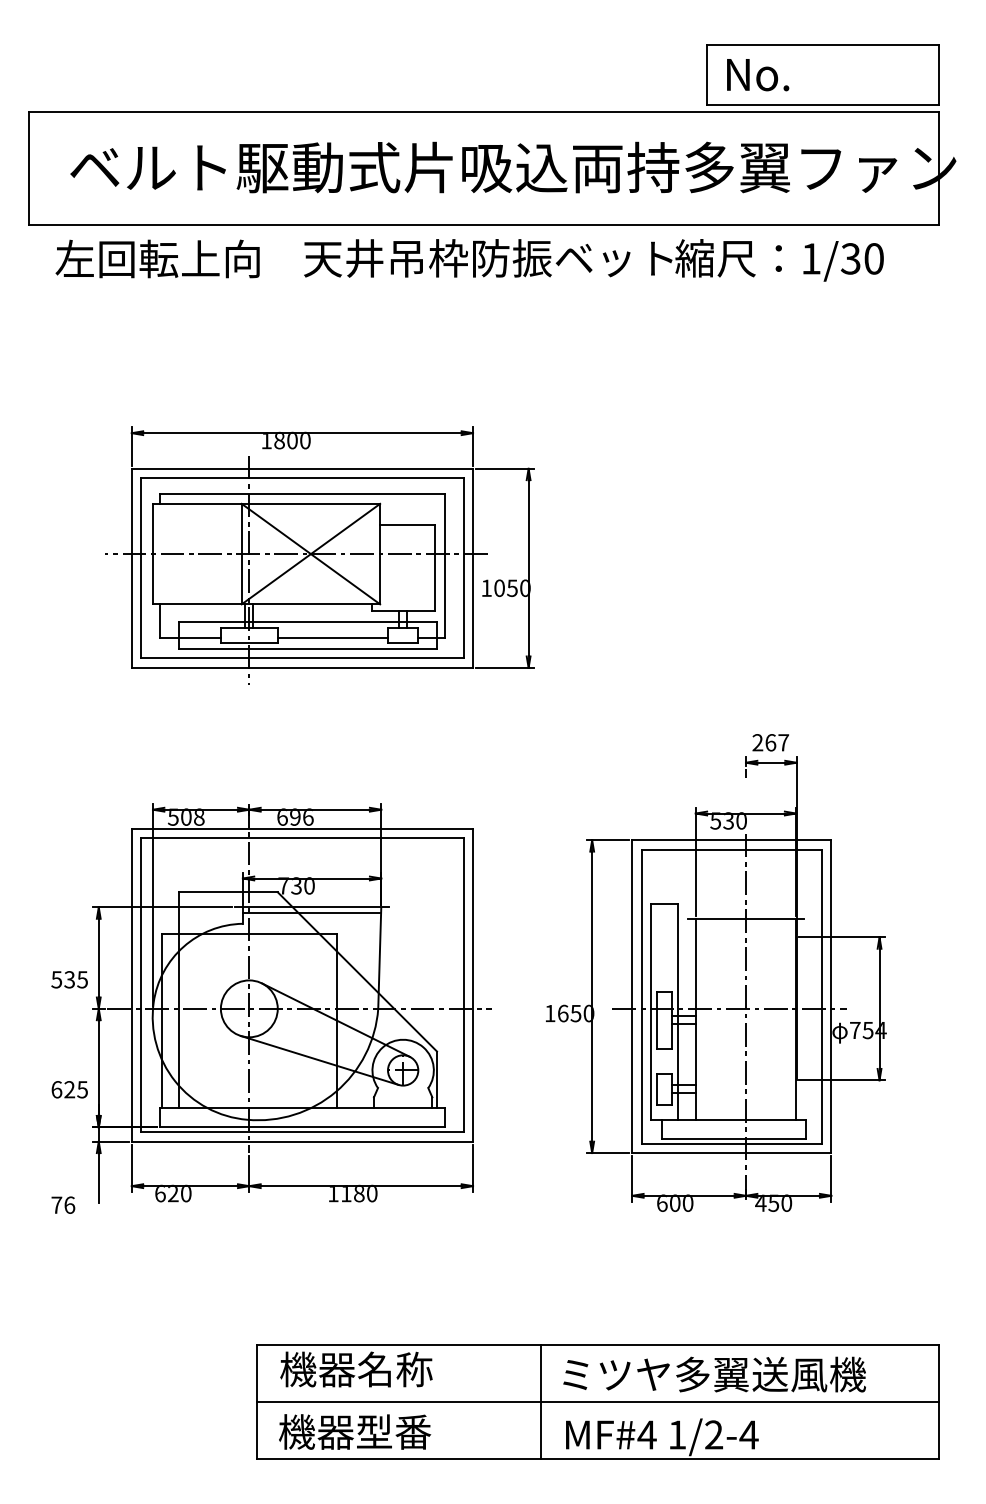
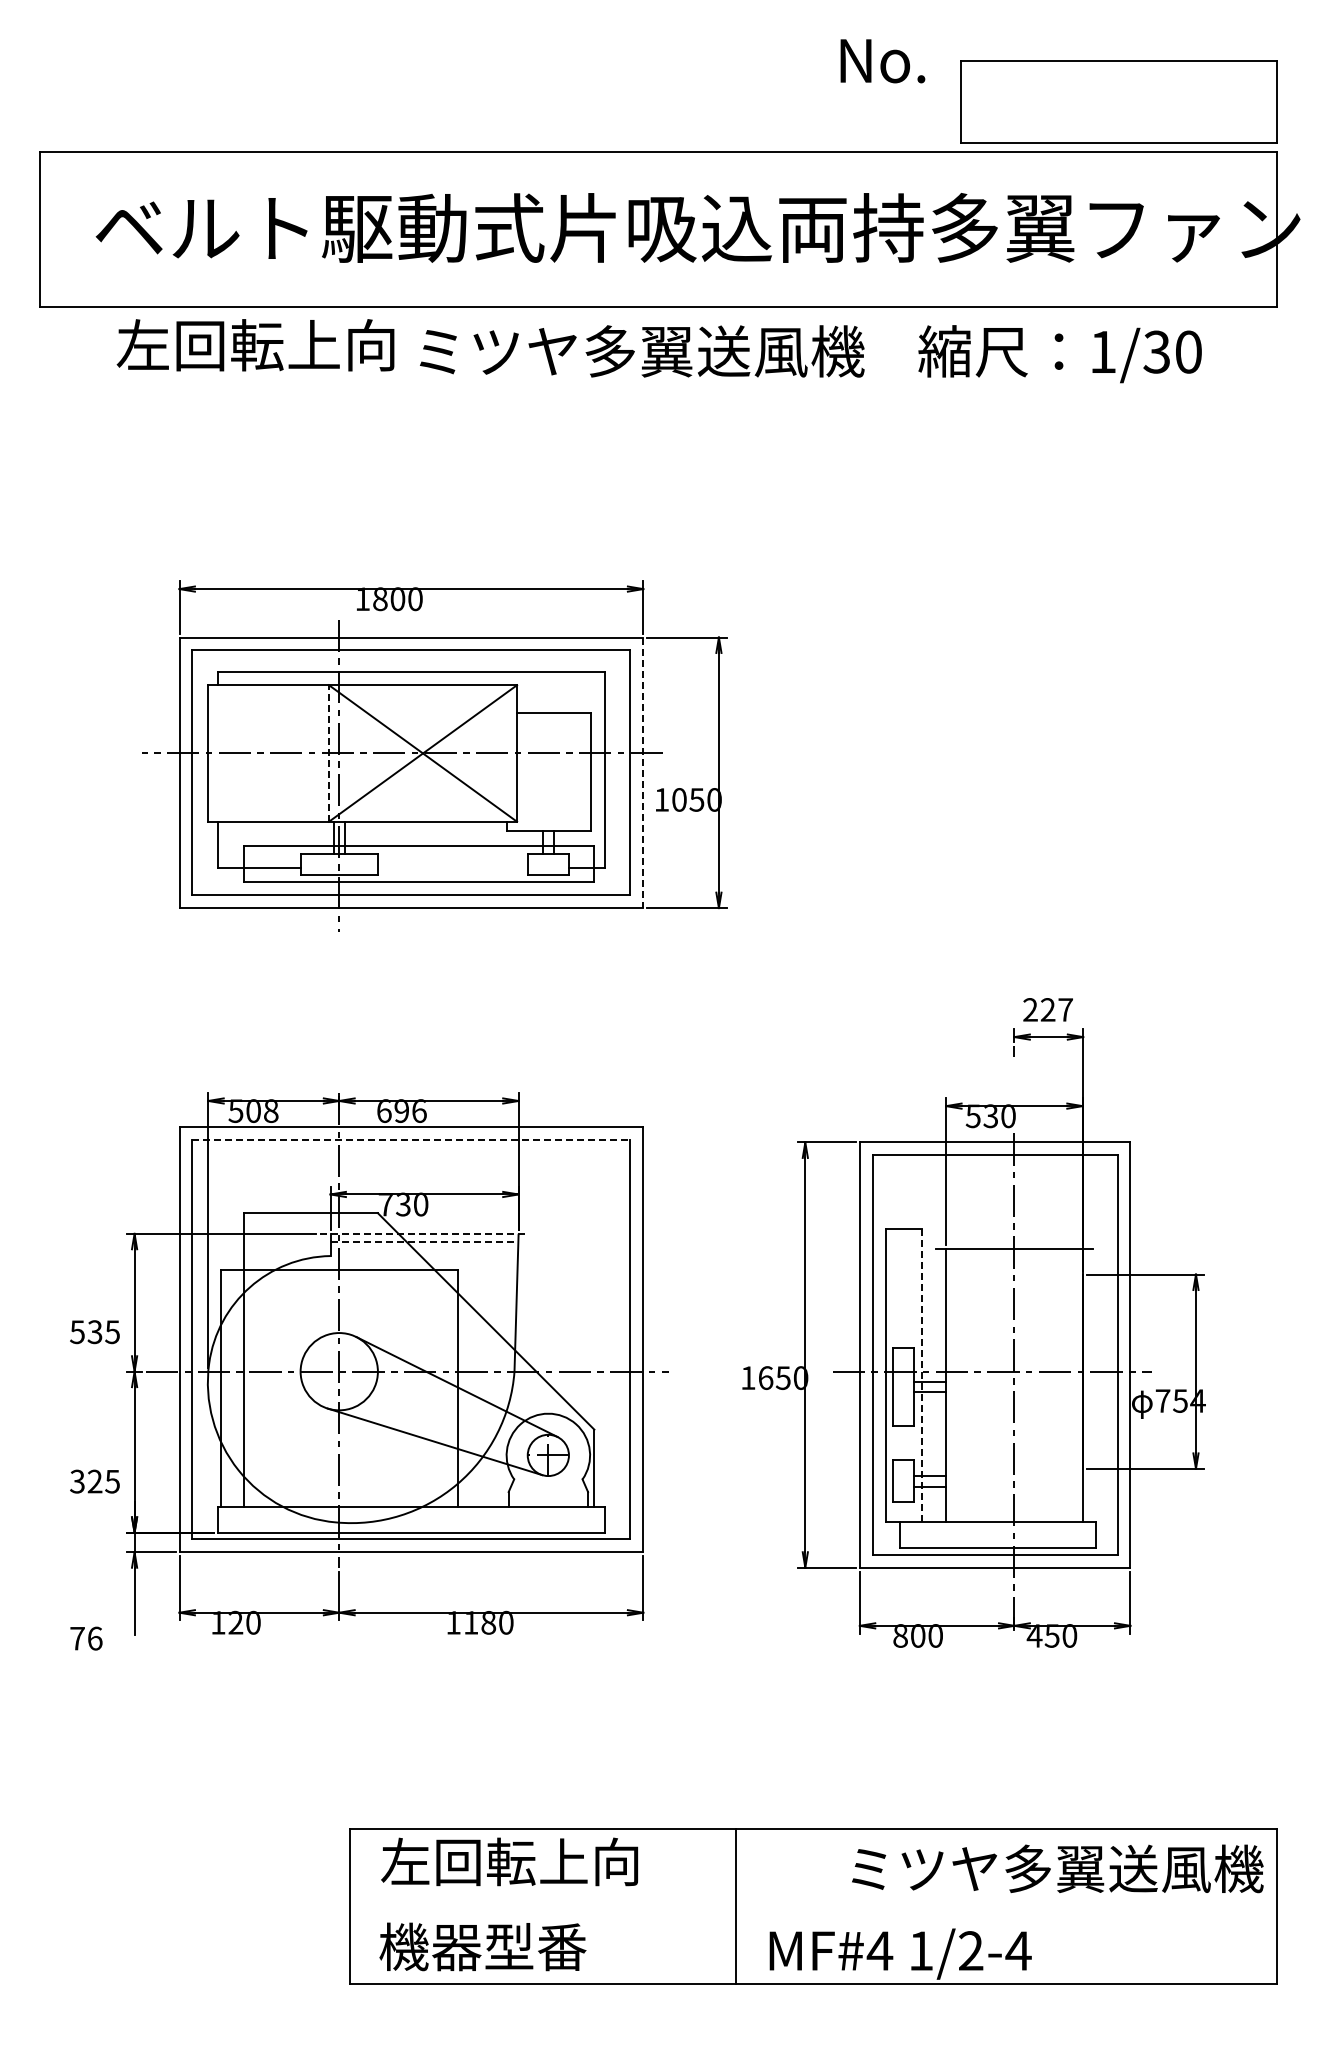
text: (757, 75) -> (882, 61), moved
text: (487, 258) -> (663, 351), 天井吊枠防振ベット -> ミツヤ多翼送風機
text: (157, 259) -> (255, 345), moved
line: (241, 553) -> (328, 752), solid -> dashed
line: (473, 568) -> (643, 773), solid -> dashed
line: (332, 637) -> (452, 867), removed
text: (770, 742) -> (1047, 1009), 267 -> 227
line: (302, 838) -> (411, 1140), solid -> dashed
line: (312, 907) -> (425, 1233), solid -> dashed
line: (312, 913) -> (424, 1241), solid -> dashed
line: (677, 1011) -> (921, 1375), solid -> dashed
text: (56, 1089) -> (77, 1481), 625 -> 325
text: (160, 1193) -> (218, 1622), 620 -> 120
text: (662, 1202) -> (900, 1635), 600 -> 800
text: (374, 1369) -> (509, 1861), 機器名称 -> 左回転上向
text: (714, 1374) -> (1057, 1868), moved
line: (598, 1402) -> (813, 1906), removed

